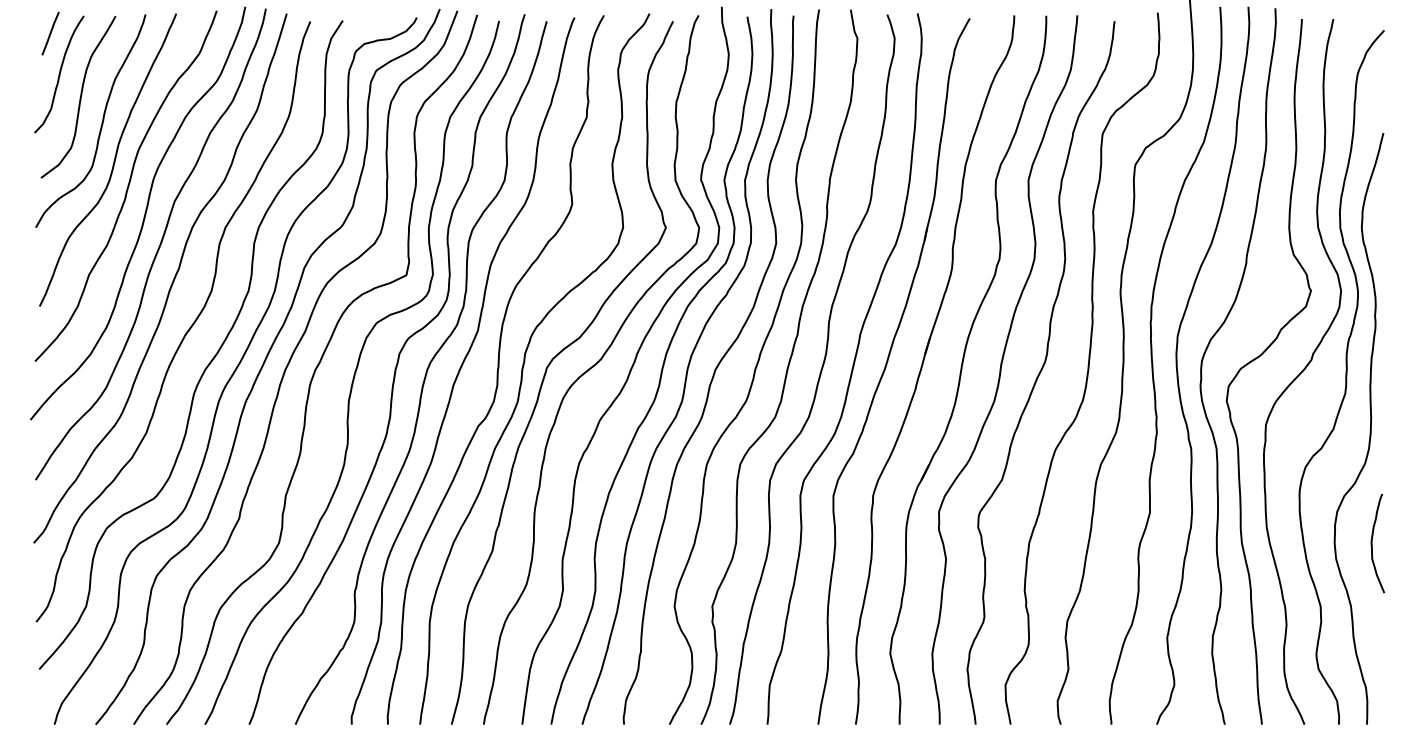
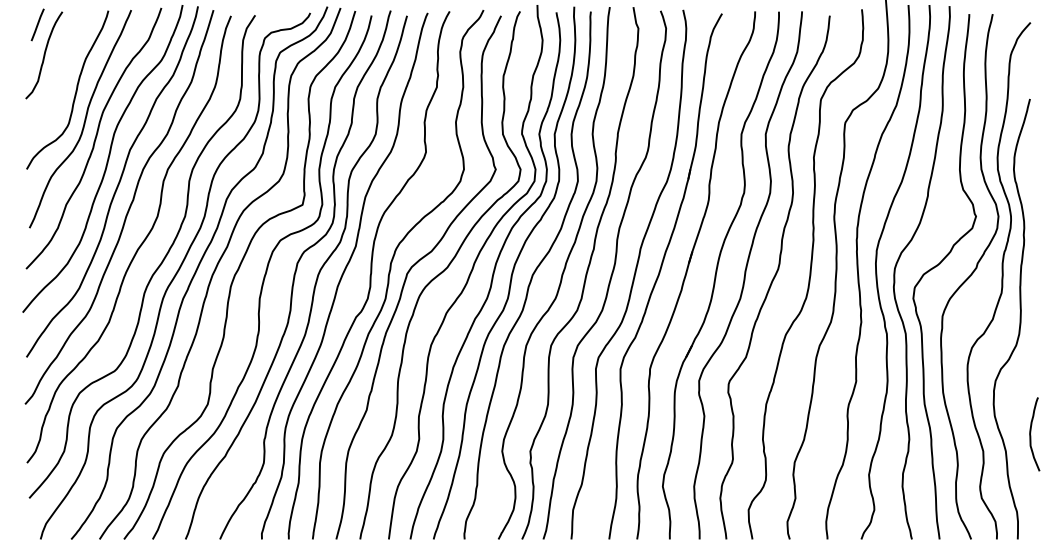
curve: (79, 97) -> (59, 72), removed
curve: (1372, 543) -> (1030, 434), moved

